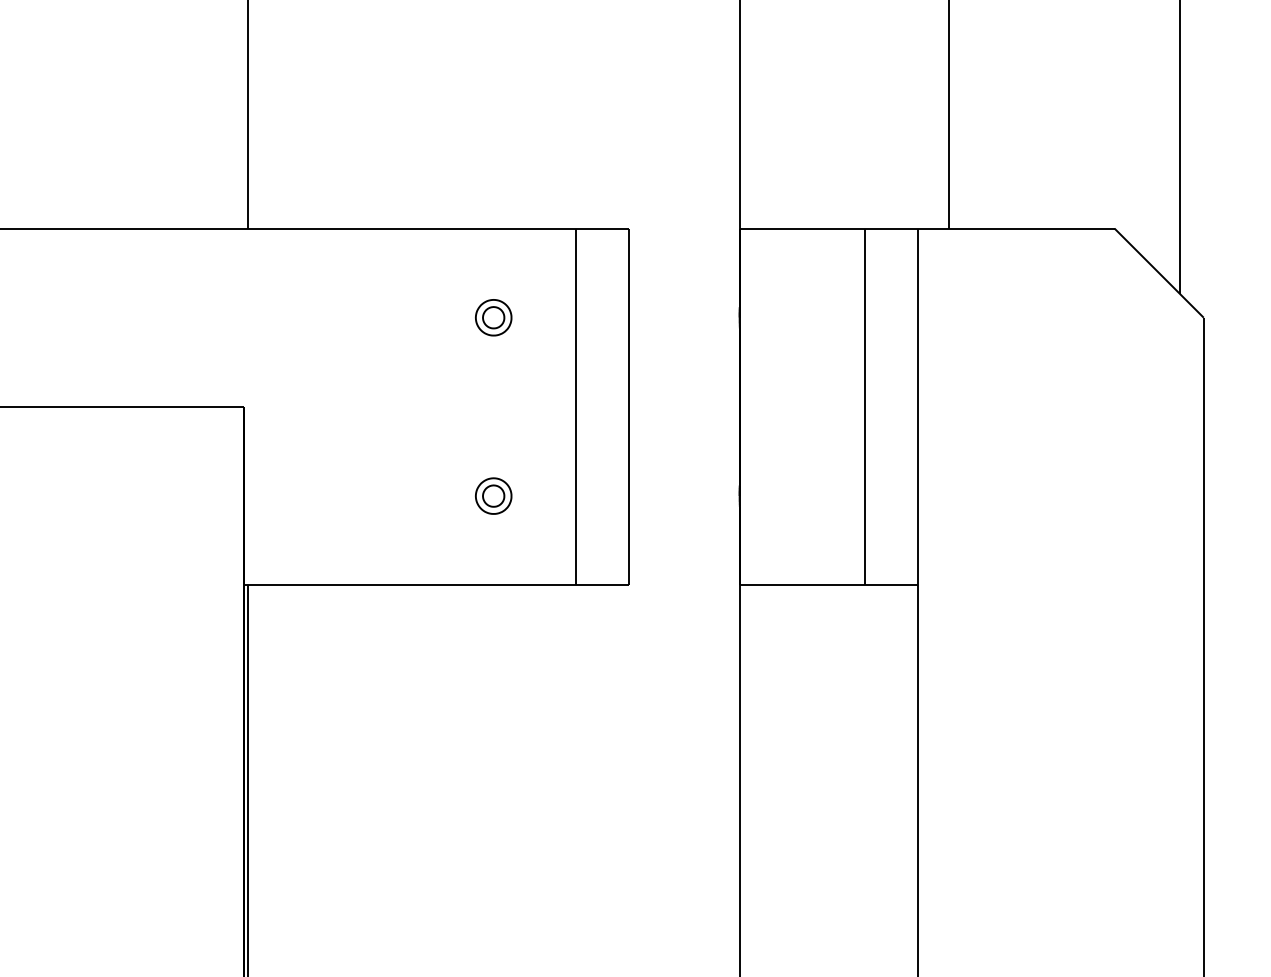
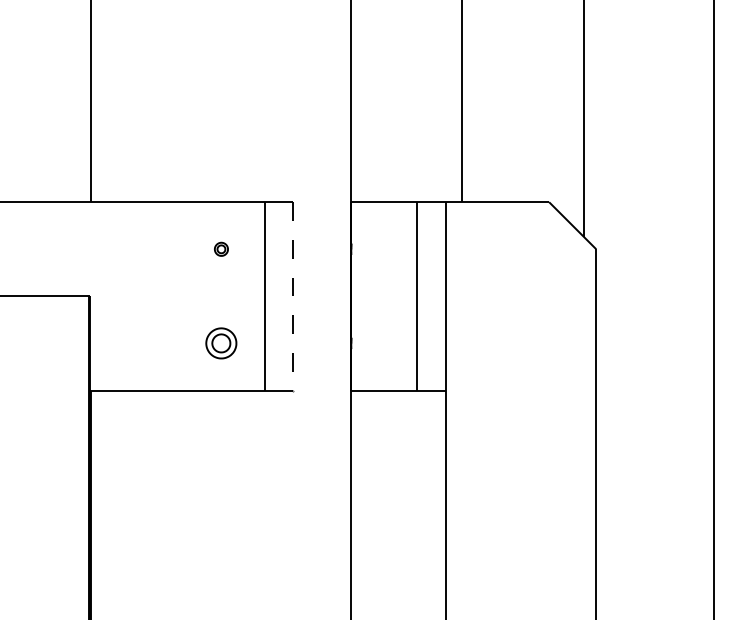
part: (493, 318) -> (221, 249), size x0.7
line: (628, 407) -> (292, 296), solid -> dashed
part: (493, 496) -> (221, 343), size x1.6

